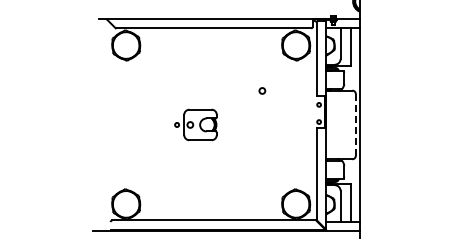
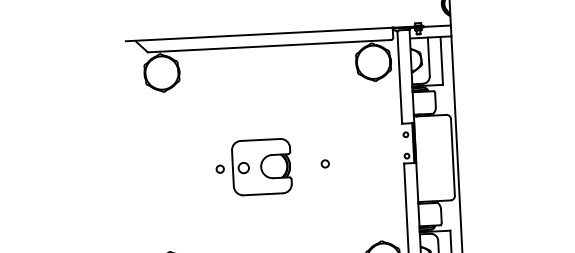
circle: (262, 90) -> (325, 163), moved
part: (195, 124) -> (253, 167), size x1.43
line: (355, 124) -> (452, 156), dashed -> solid

